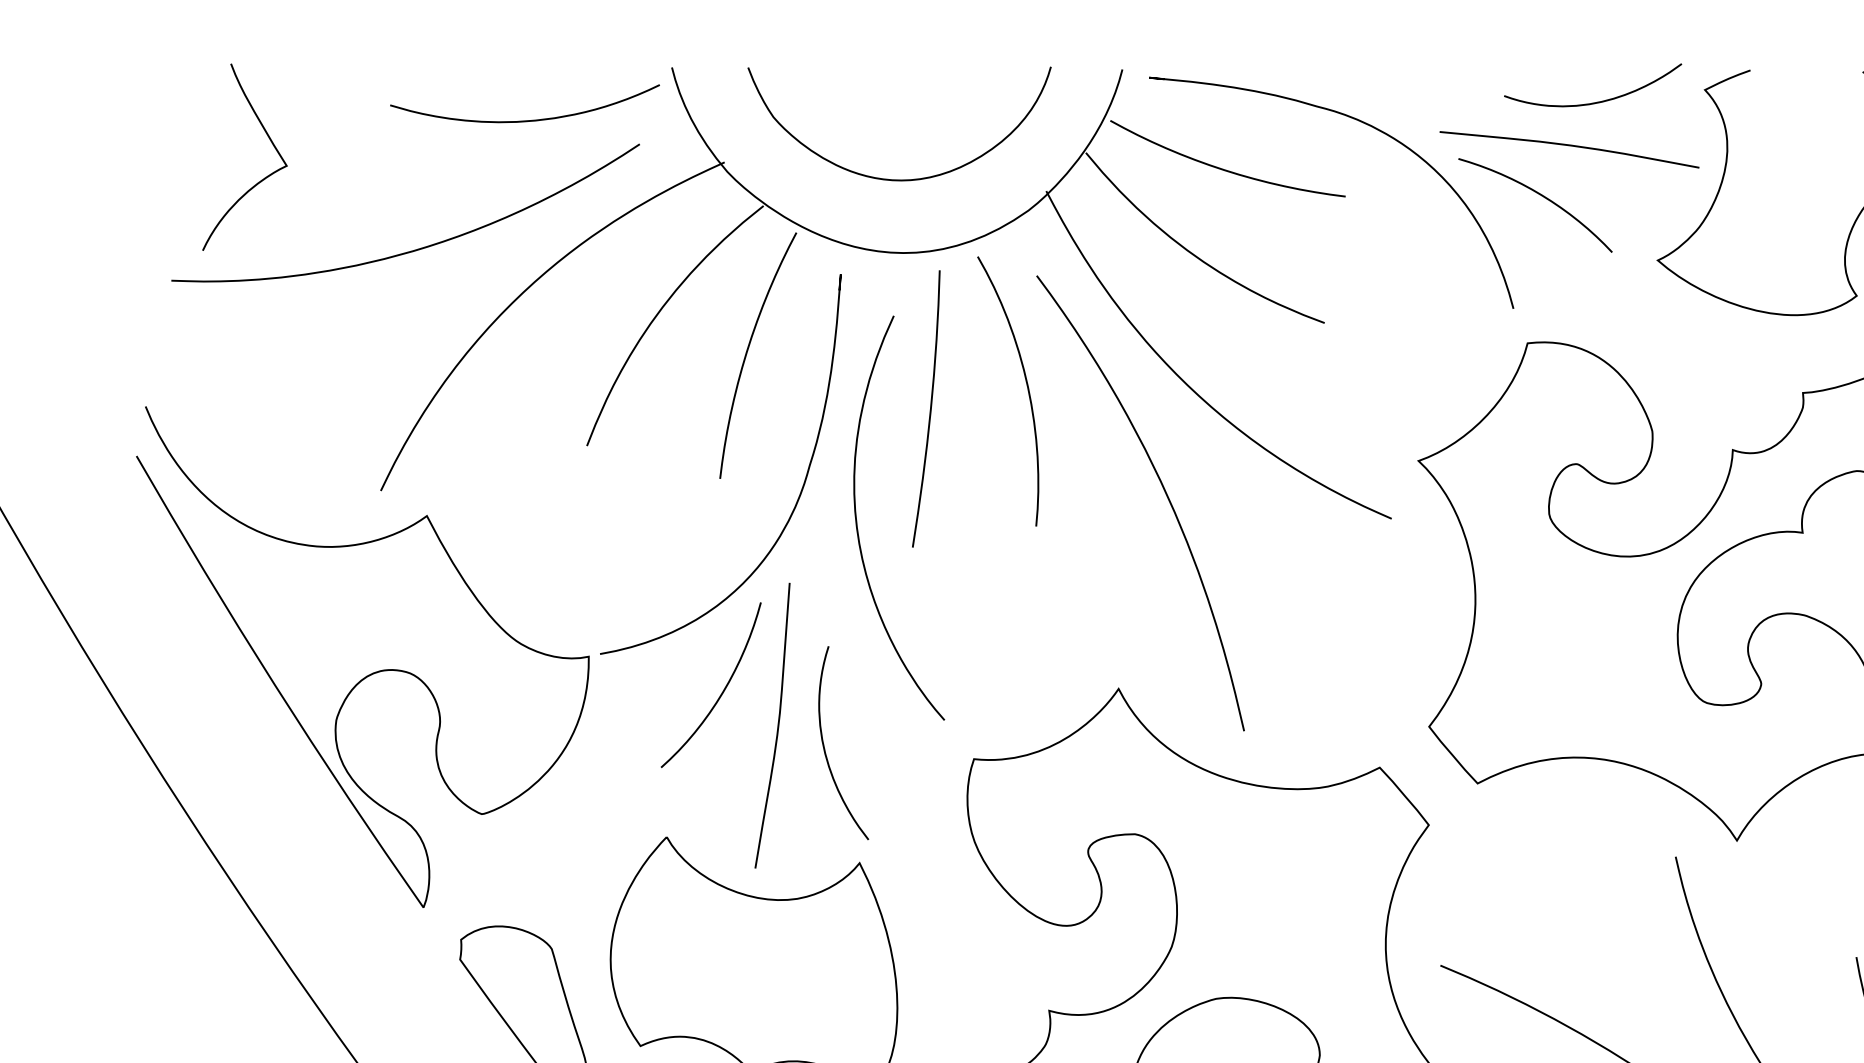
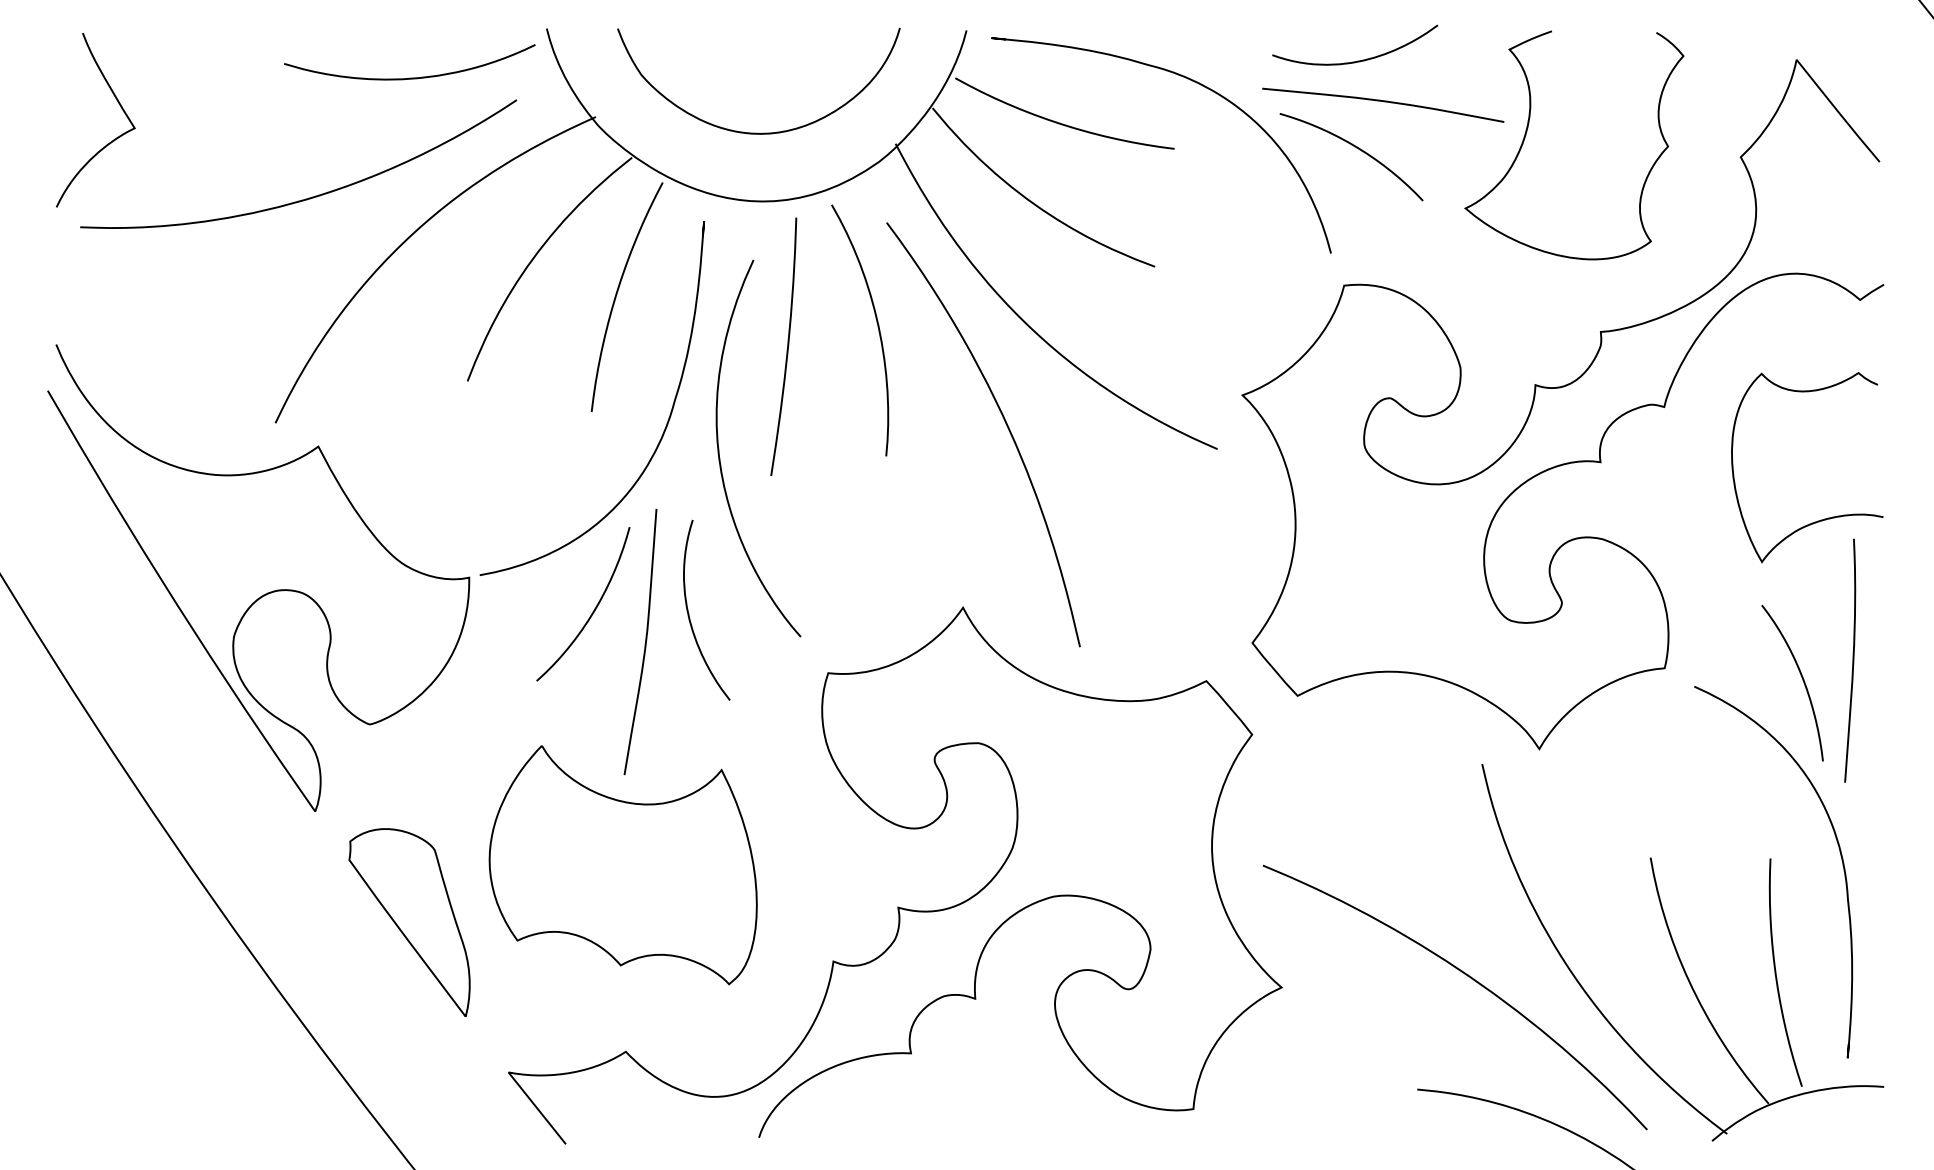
curve: (1595, 101) -> (1357, 60), moved
curve: (260, 180) -> (110, 141), moved
curve: (825, 746) -> (689, 613), moved

